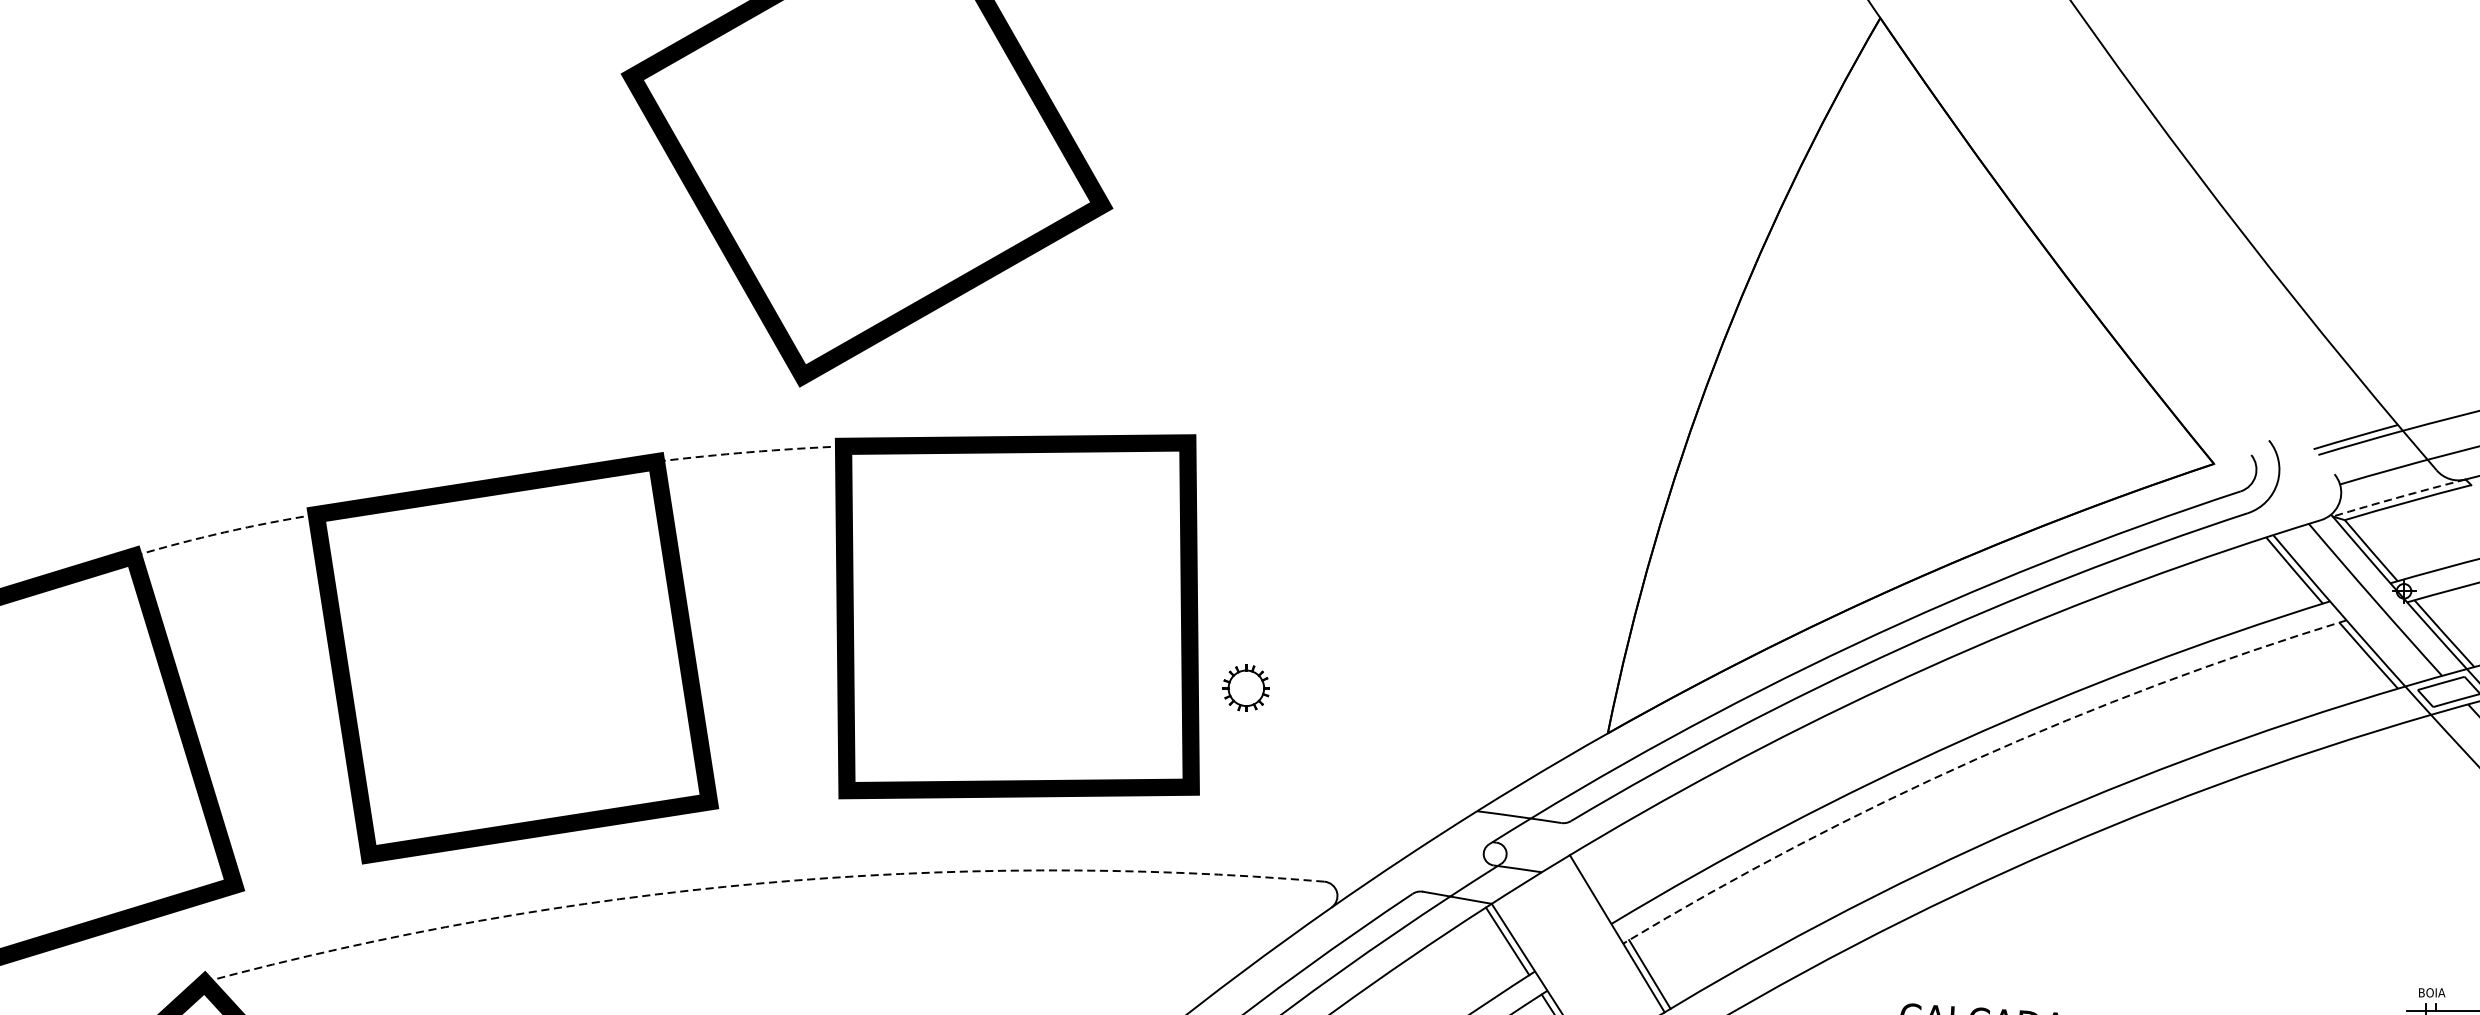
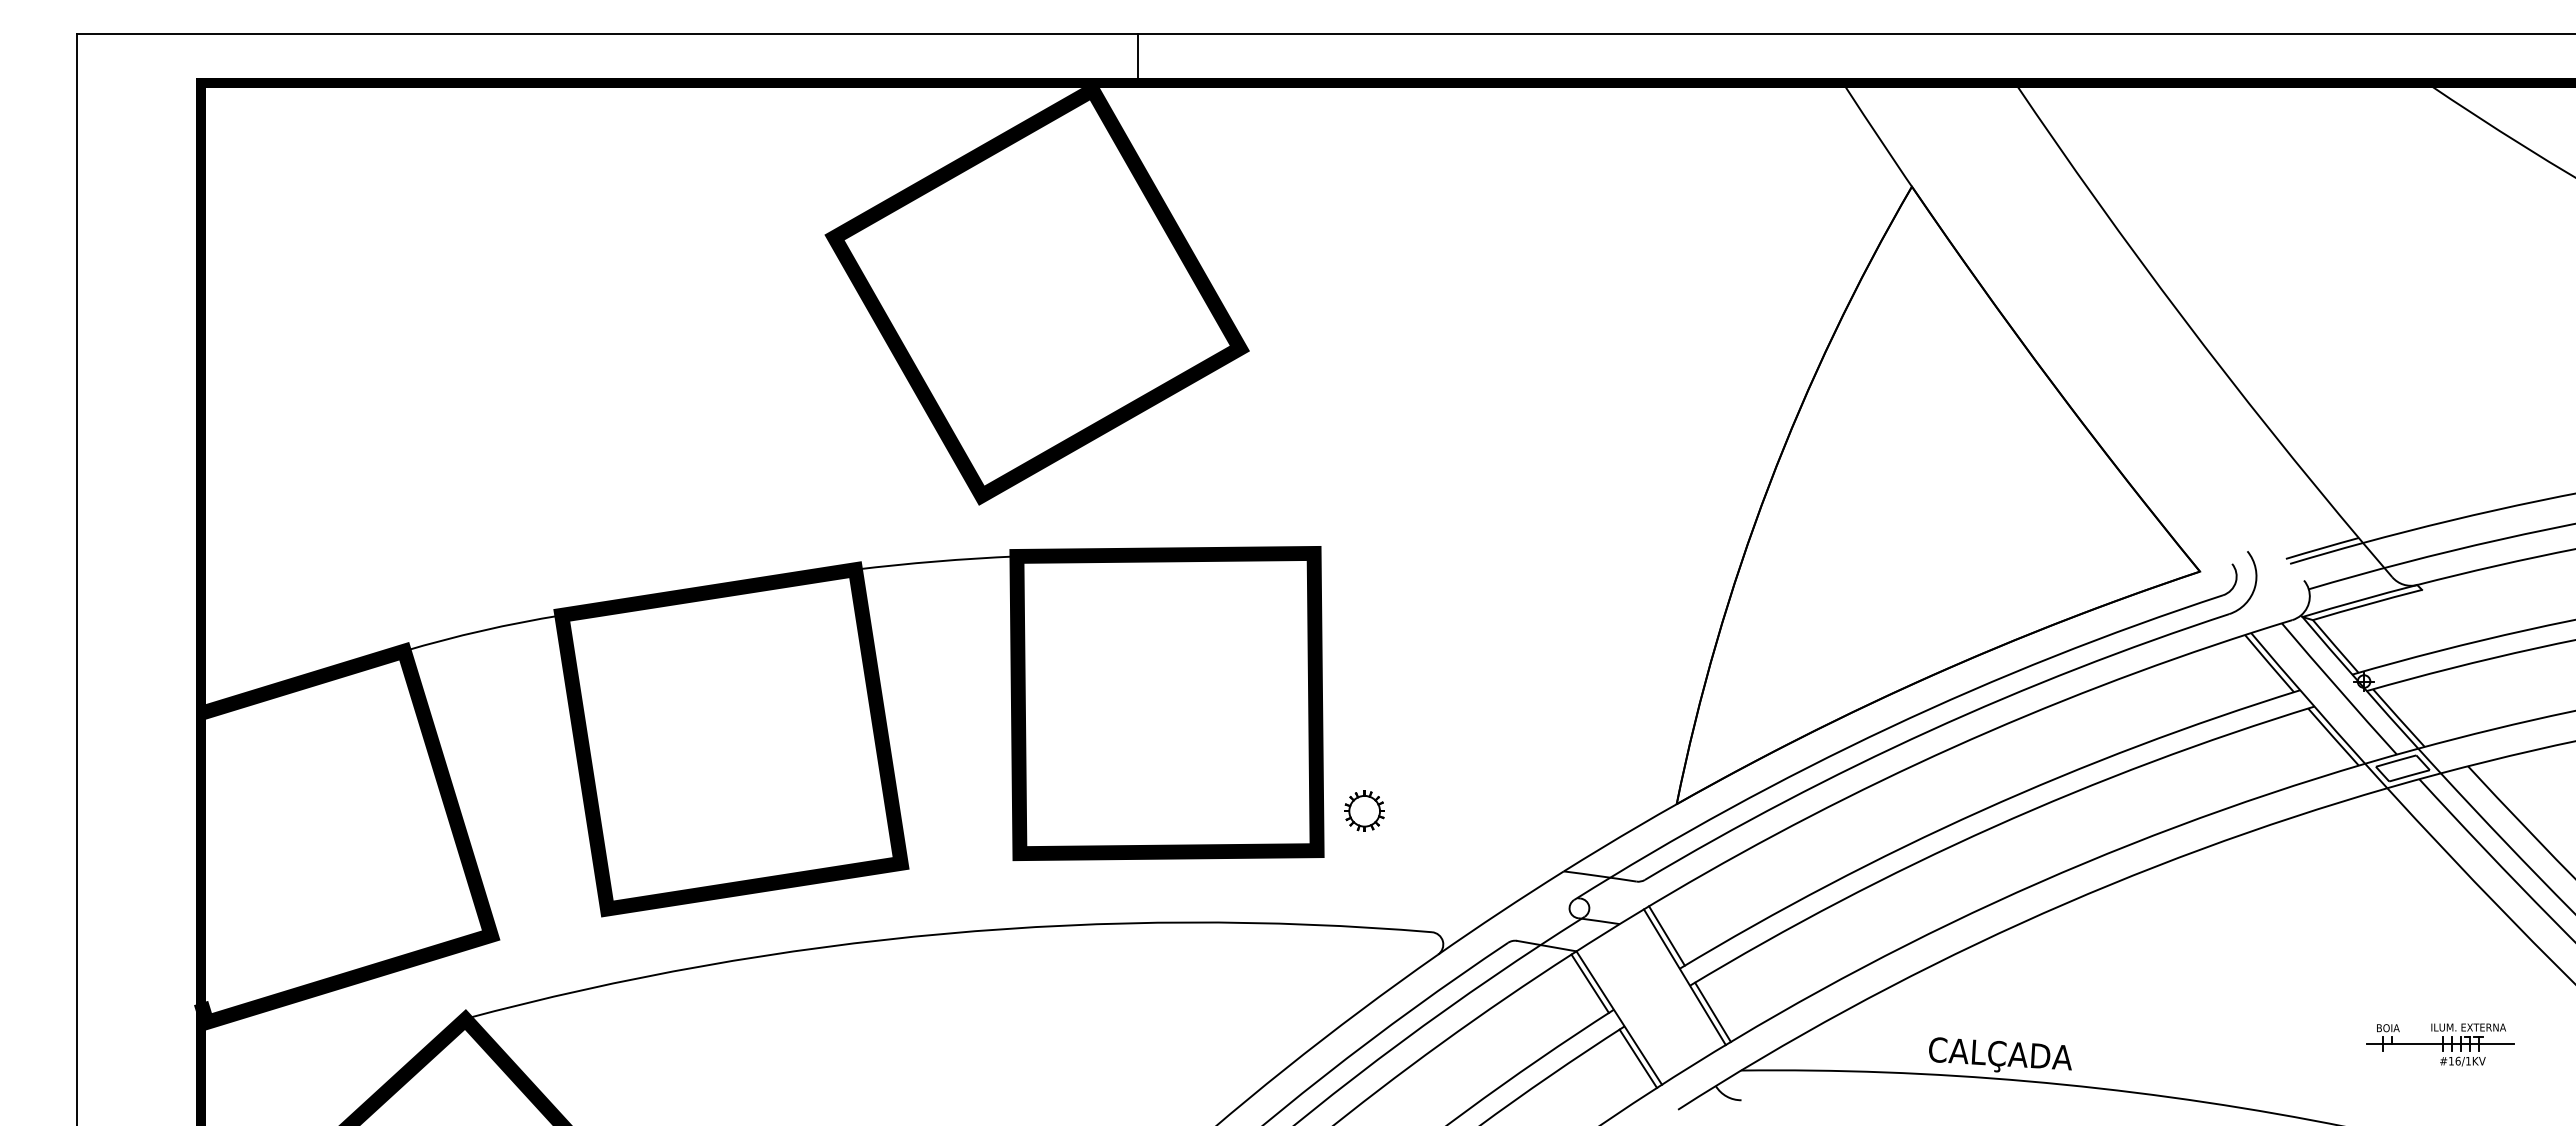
arc: (750, 452) -> (936, 561), dashed -> solid
arc: (2398, 497) -> (2359, 600), dashed -> solid
arc: (224, 532) -> (482, 630), dashed -> solid
part: (1246, 687) -> (1364, 810), moved
arc: (1974, 760) -> (1993, 827), dashed -> solid
arc: (759, 883) -> (944, 933), dashed -> solid
line: (1596, 885) -> (1666, 935), added

